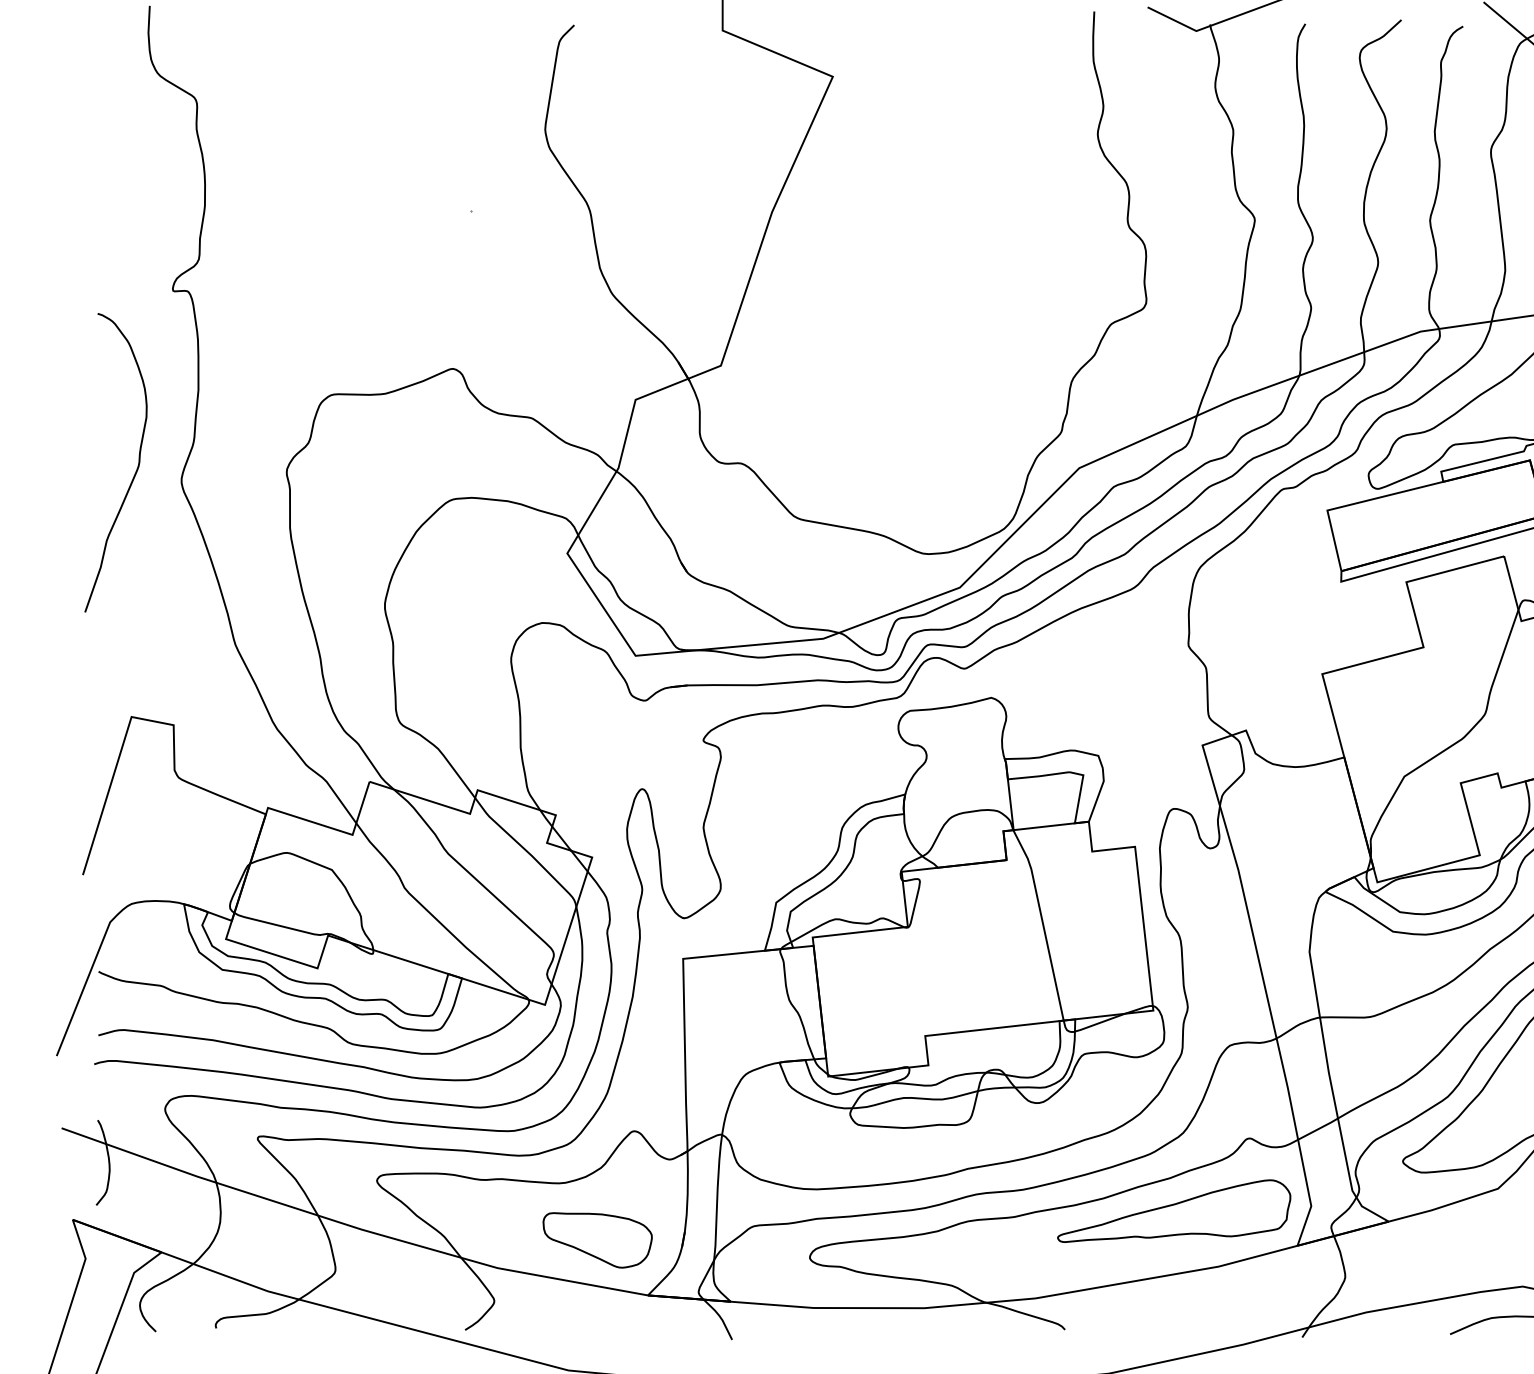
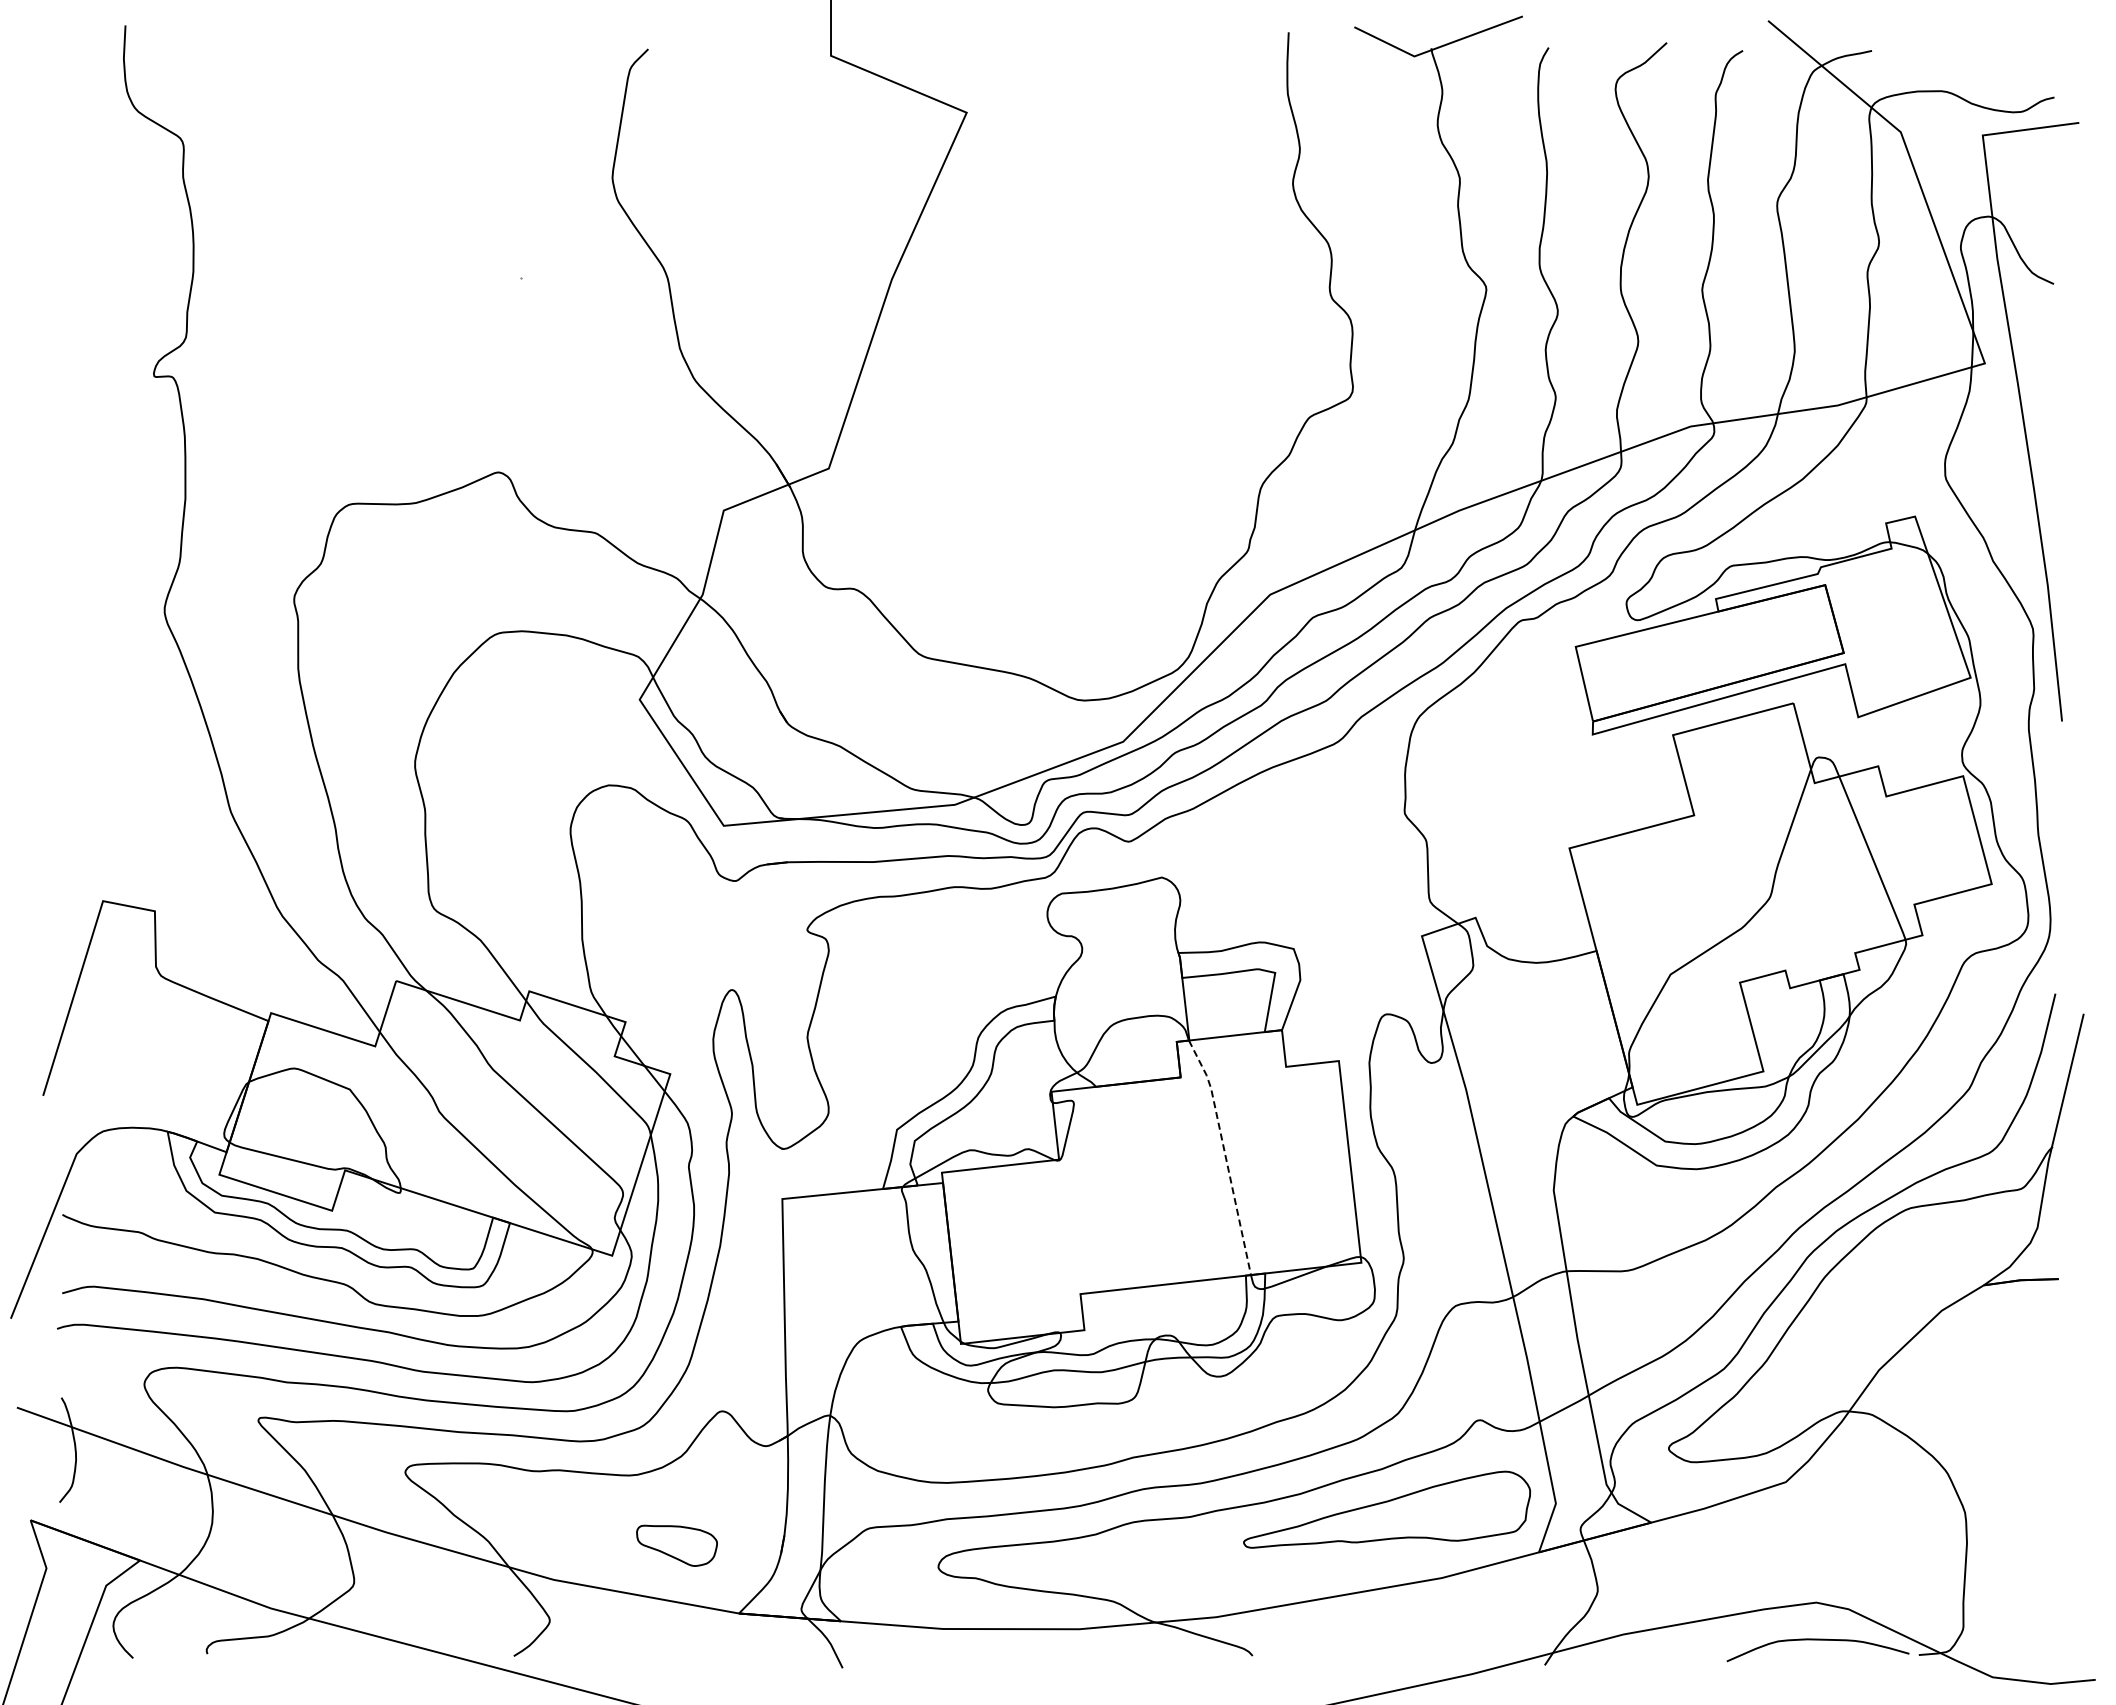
curve: (135, 470) -> (108, 597), removed
line: (1042, 923) -> (1225, 1155), solid -> dashed
part: (597, 1240) -> (676, 1545), size x0.6

